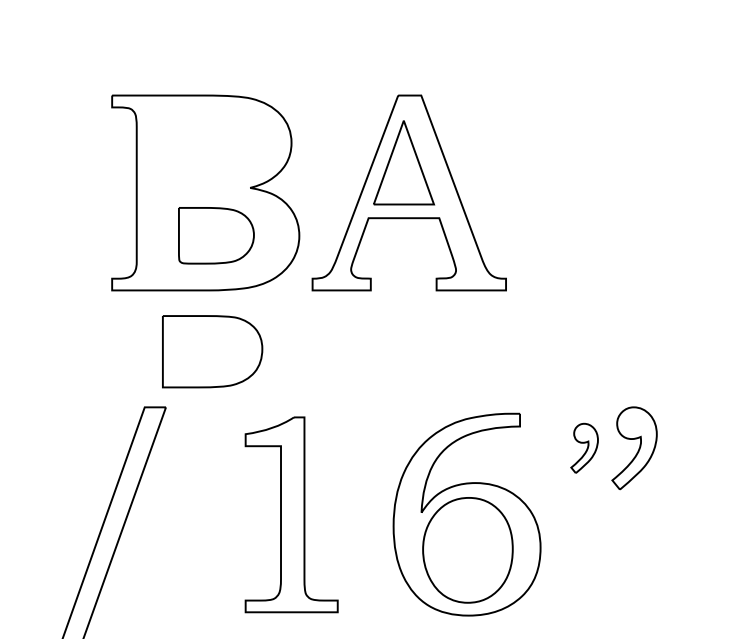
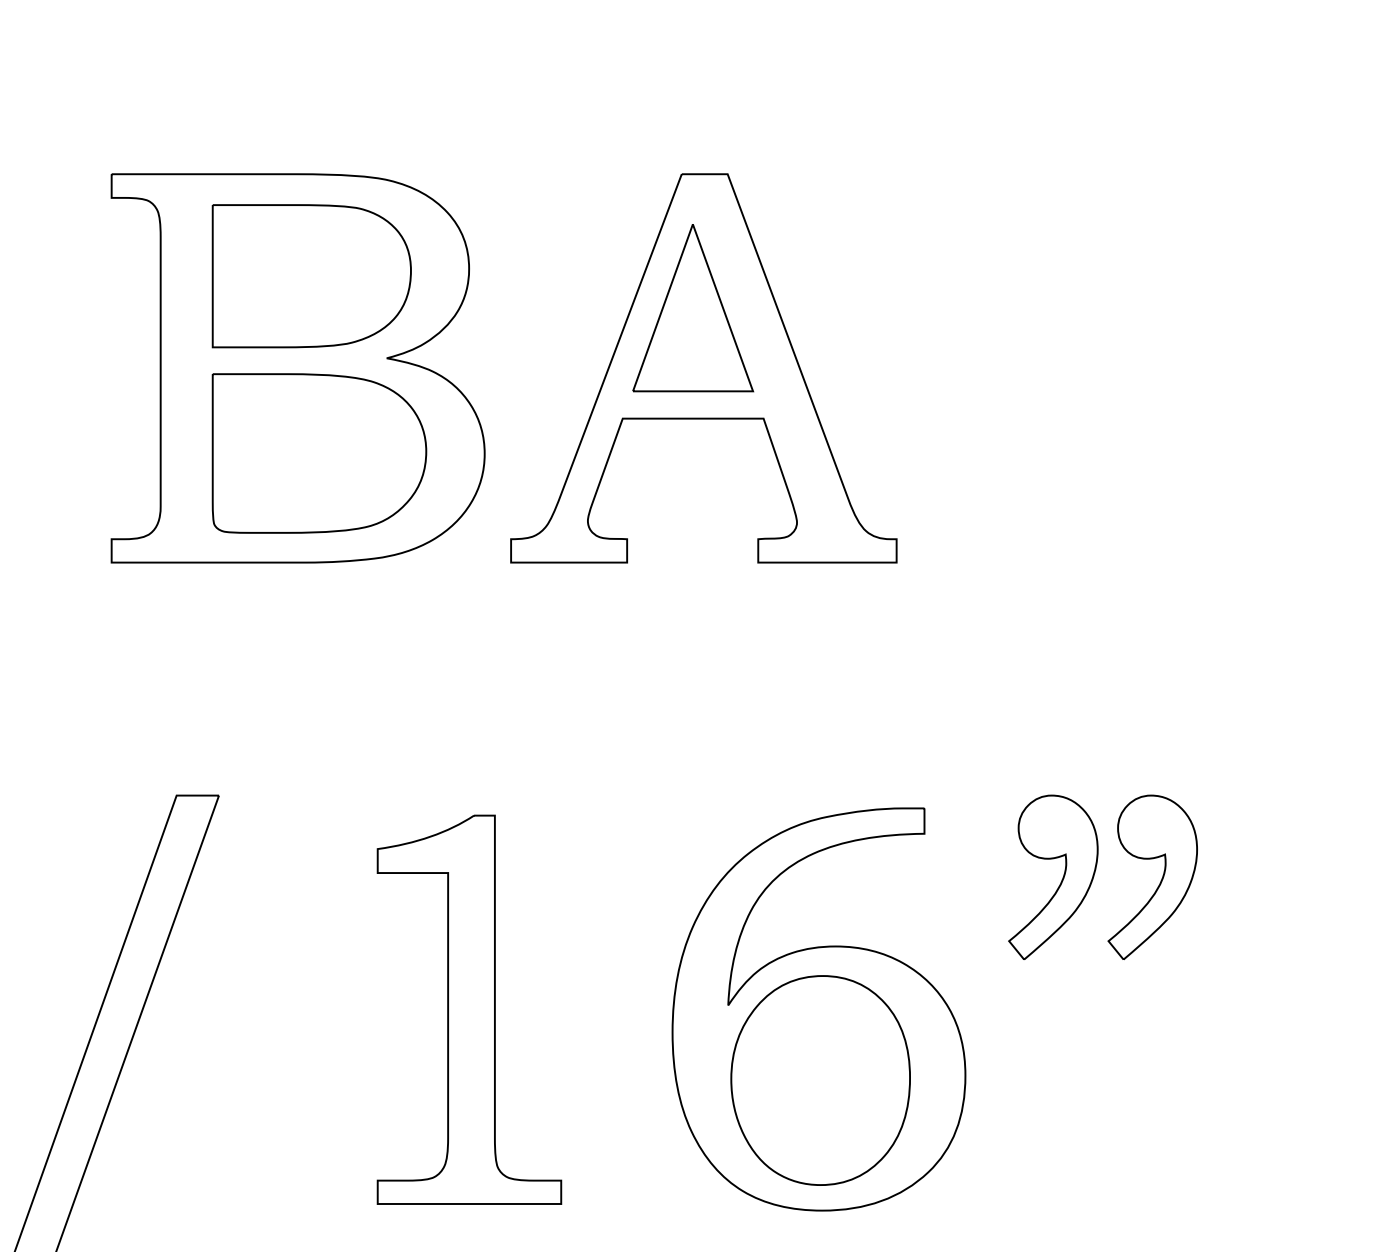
part: (216, 235) -> (319, 453), size x1.43
part: (212, 351) -> (311, 275), moved
part: (584, 448) -> (1052, 877), size x1.67

